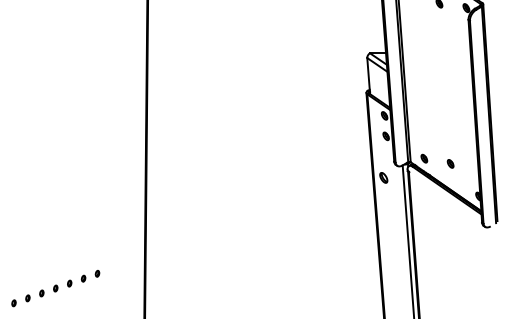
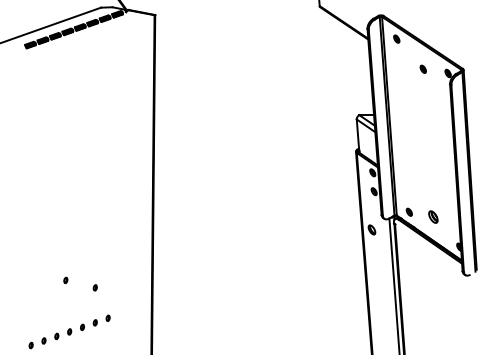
part: (450, 163) -> (433, 216), size x1.6
part: (51, 232) -> (65, 280), added
part: (82, 240) -> (94, 287), added

